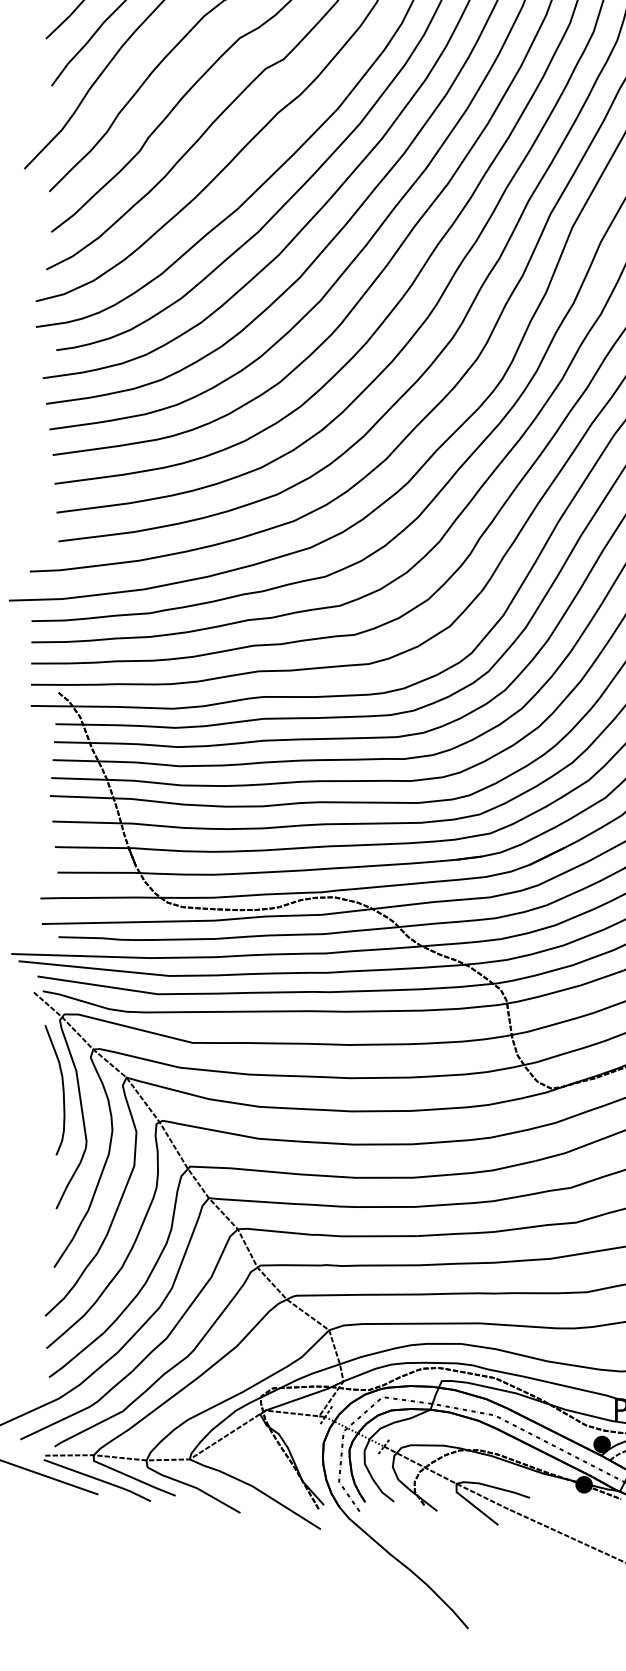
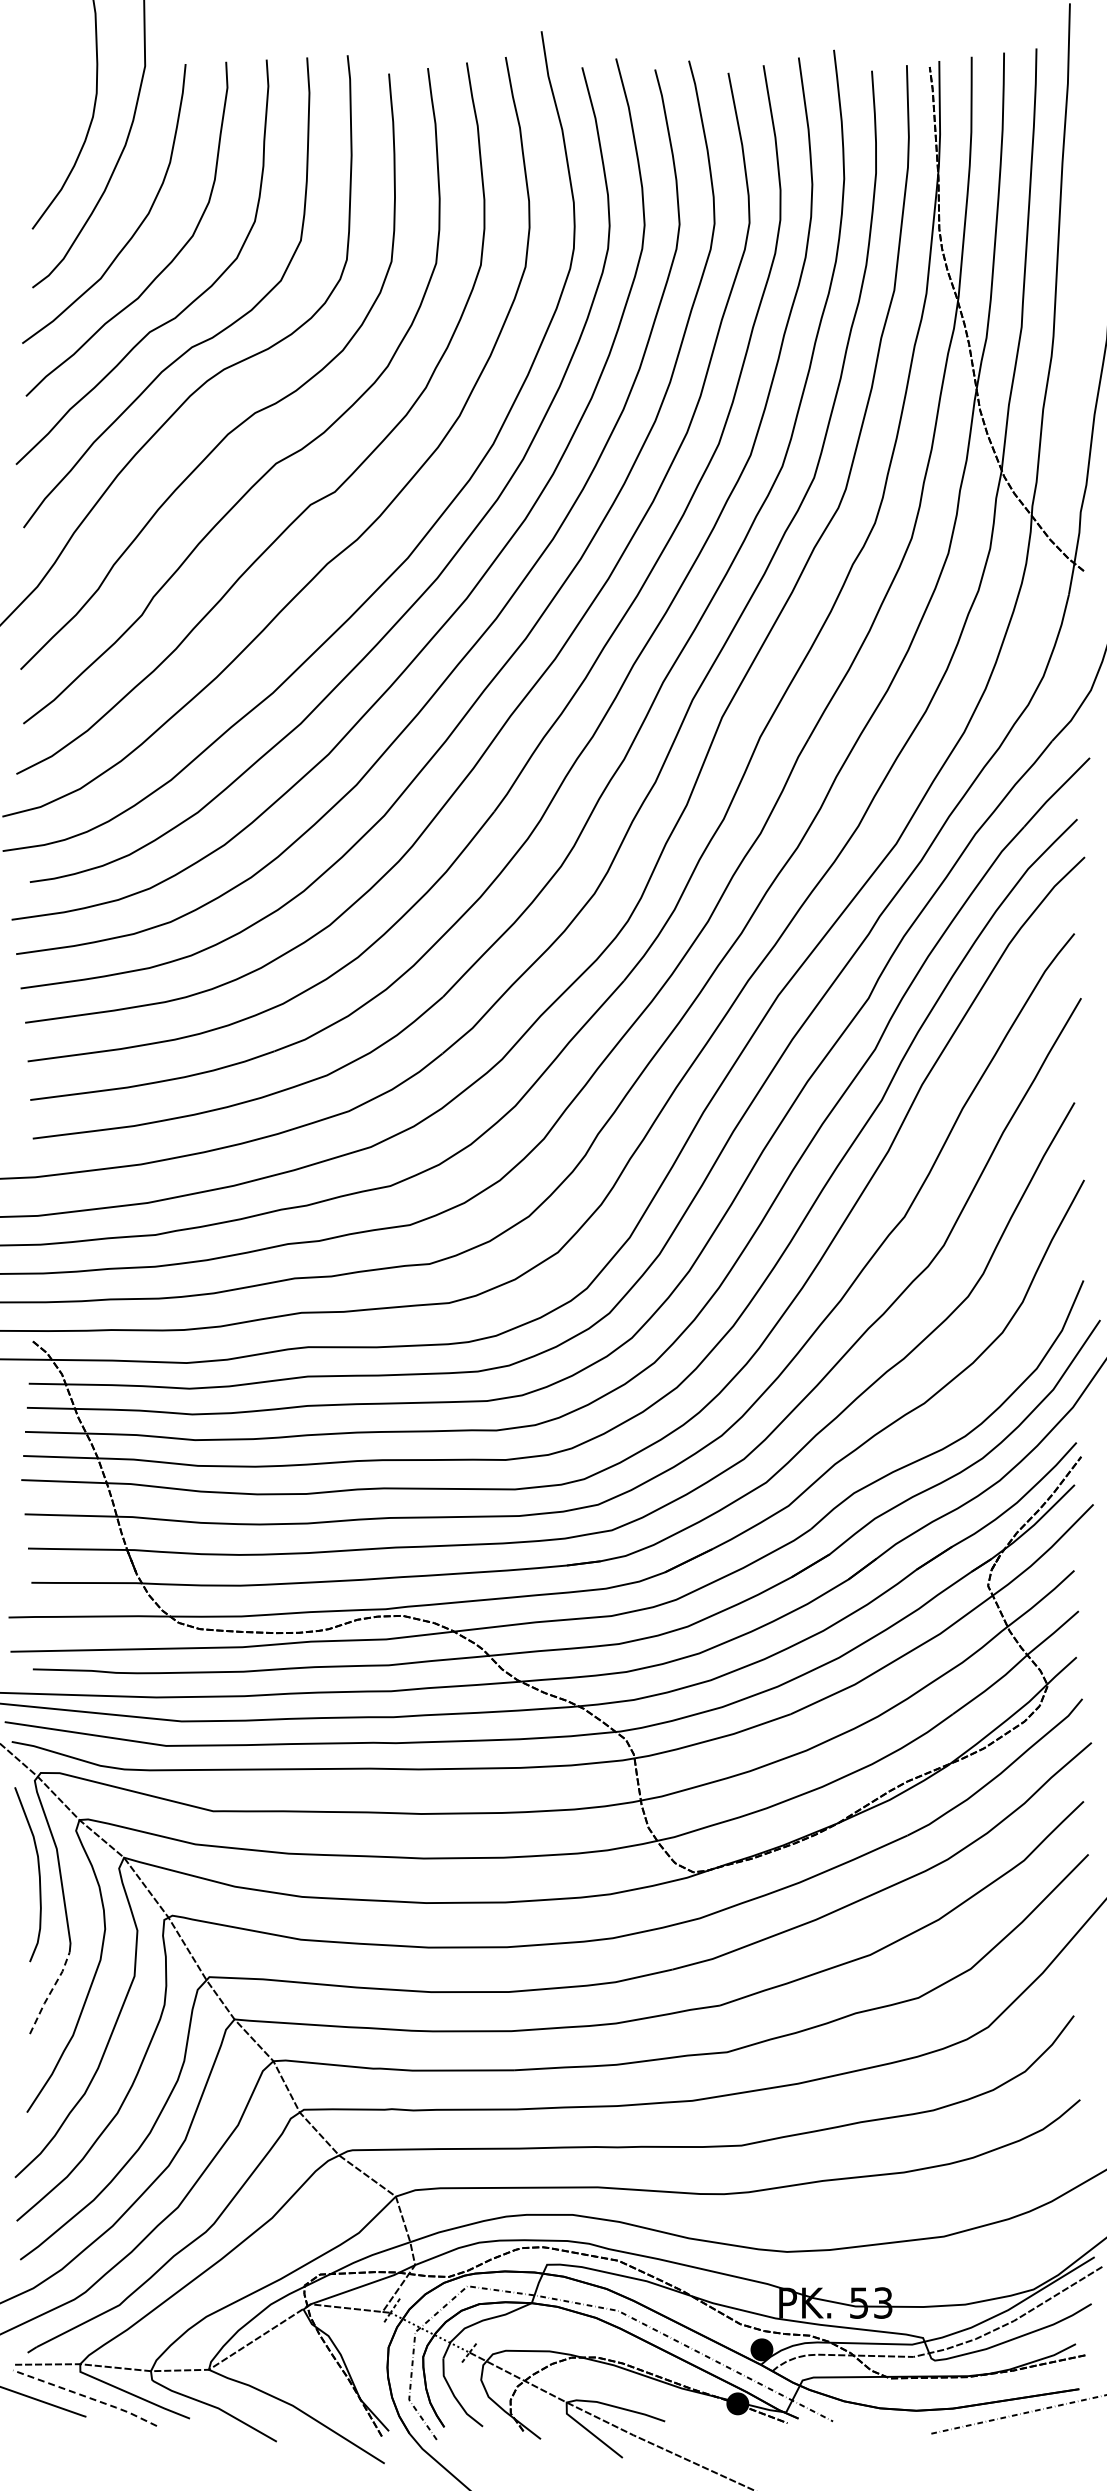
line: (71, 1178) -> (50, 1993), solid -> dashed
line: (98, 1479) -> (86, 2396), solid -> dashed

